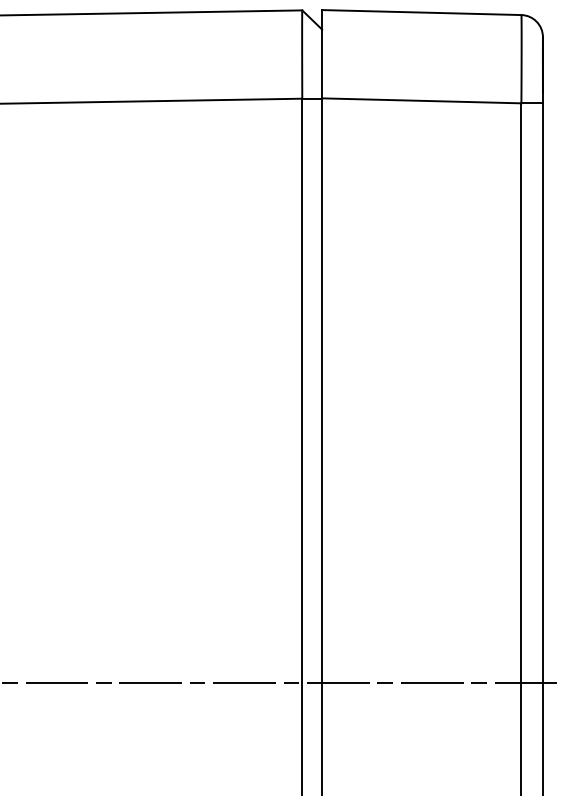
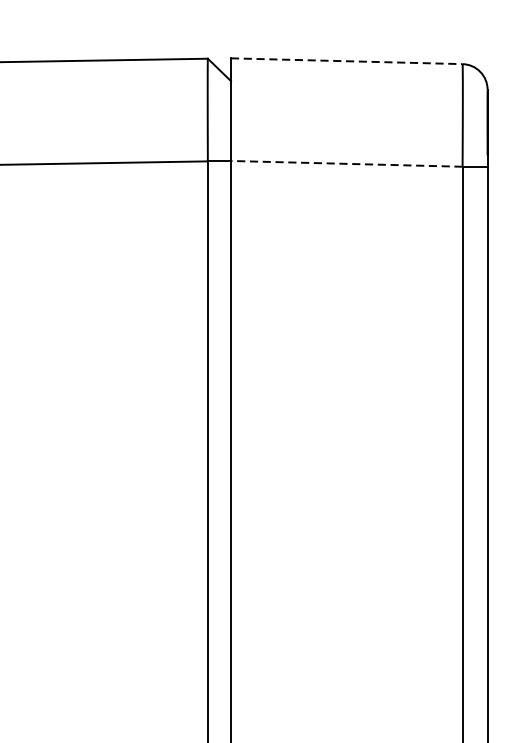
line: (421, 12) -> (346, 61), solid -> dashed
line: (421, 100) -> (346, 163), solid -> dashed

